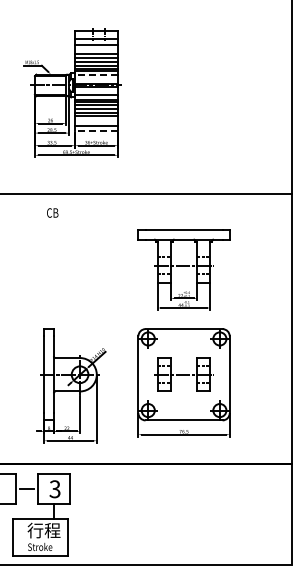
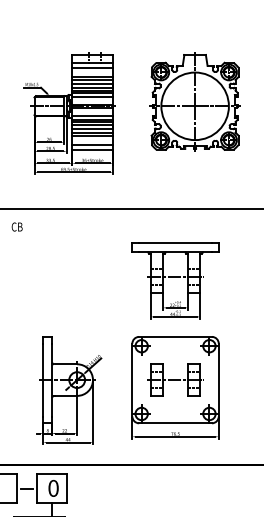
line: (95, 75) -> (91, 96), dashed -> solid
part: (204, 80) -> (194, 101), added
line: (95, 131) -> (91, 149), dashed -> solid
text: (52, 212) -> (17, 226), moved
text: (54, 489) -> (52, 488), 3 -> 0

